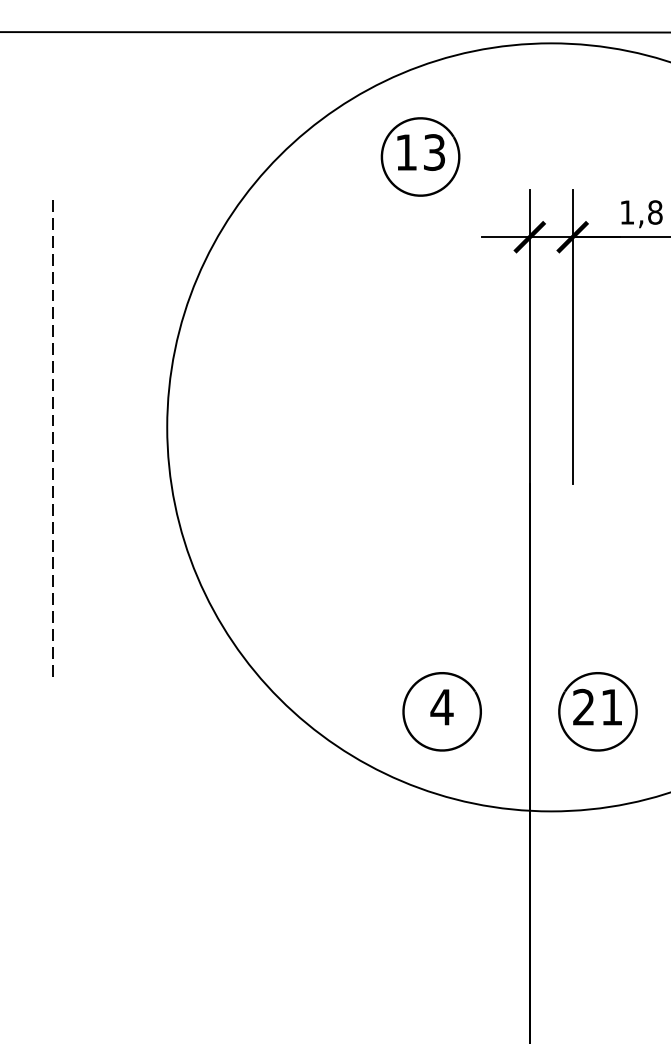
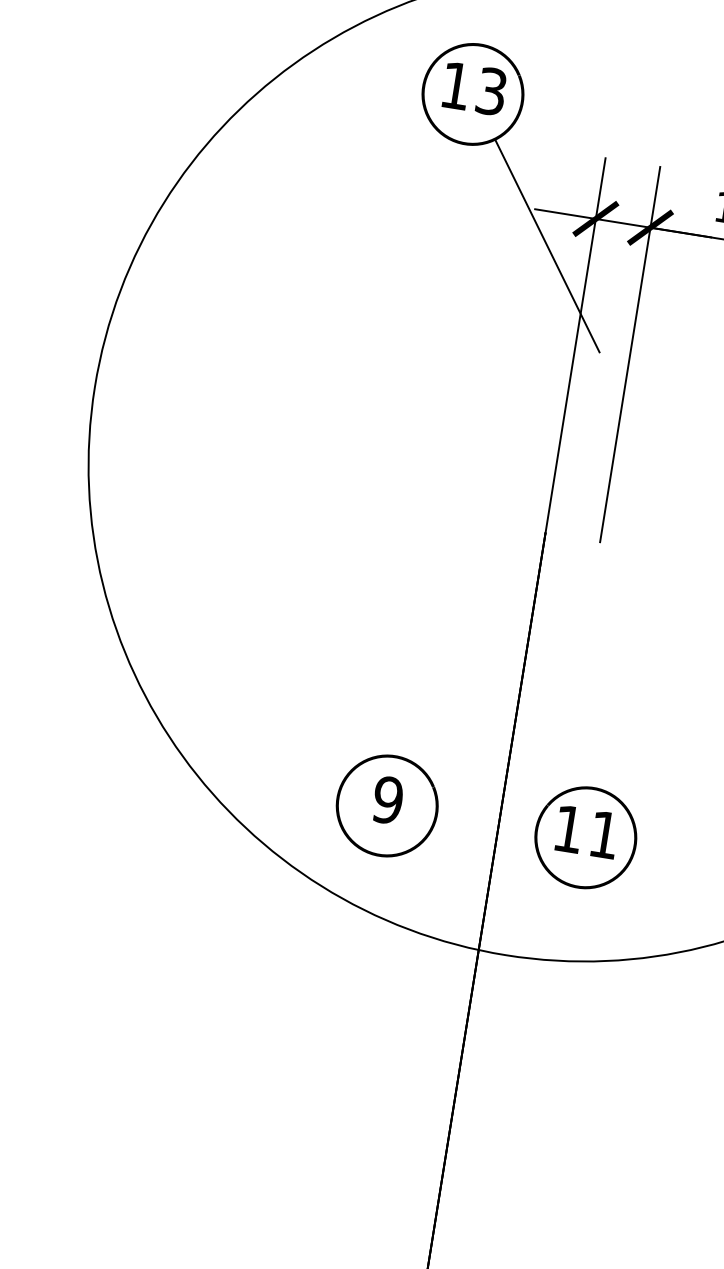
line: (495, 263) -> (546, 245), added
text: (441, 706) -> (387, 799), 4 -> 9
text: (583, 706) -> (568, 828), 21 -> 11

